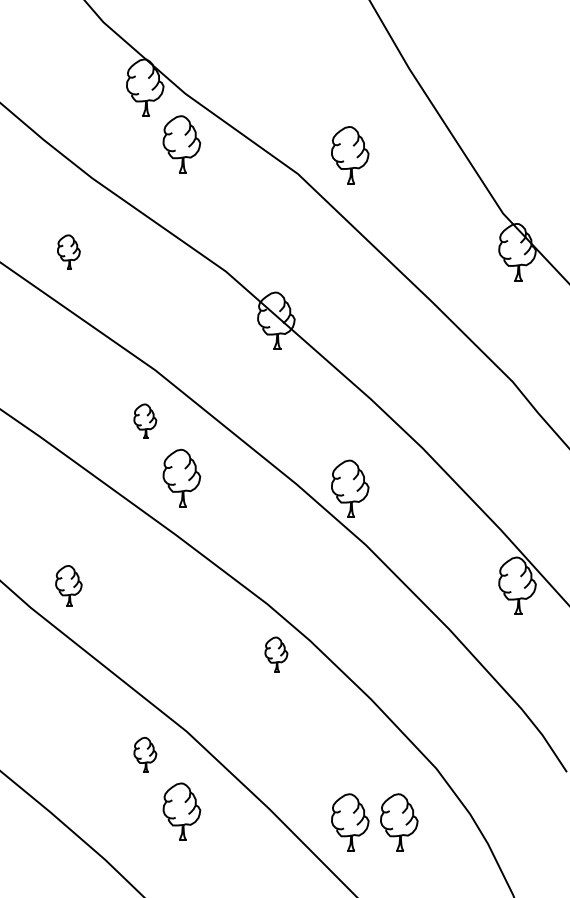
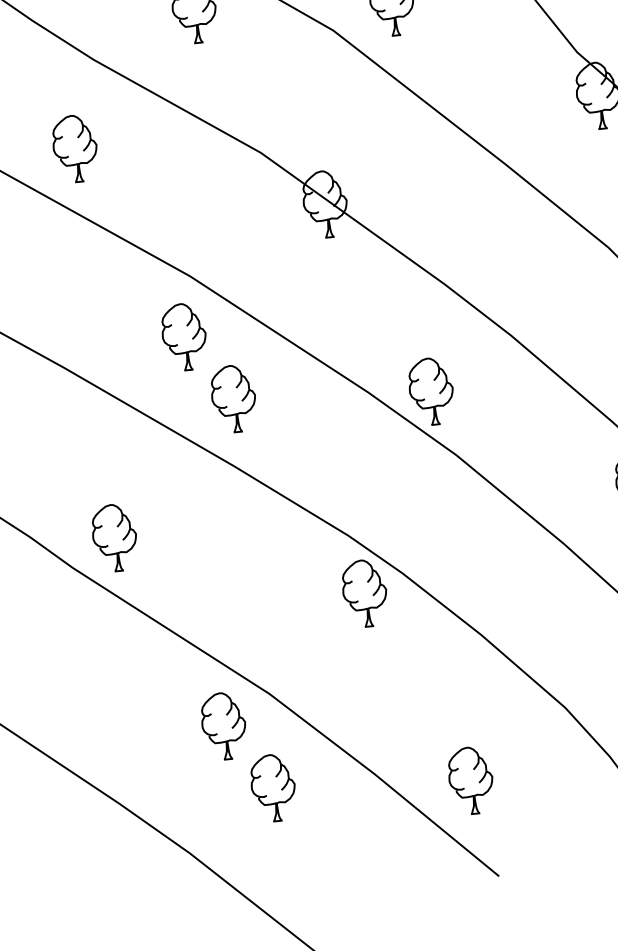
part: (68, 252) -> (74, 149), size x1.67
part: (145, 421) -> (184, 337), size x1.67
part: (68, 585) -> (114, 537), size x1.43
part: (276, 654) -> (365, 593), size x1.67
part: (145, 754) -> (224, 725), size x1.67
part: (399, 822) -> (528, 774), removed

